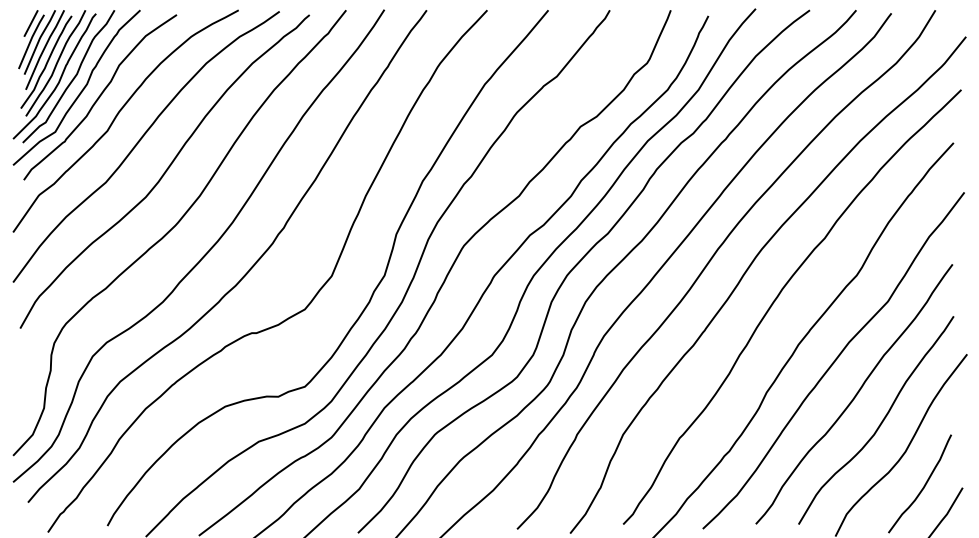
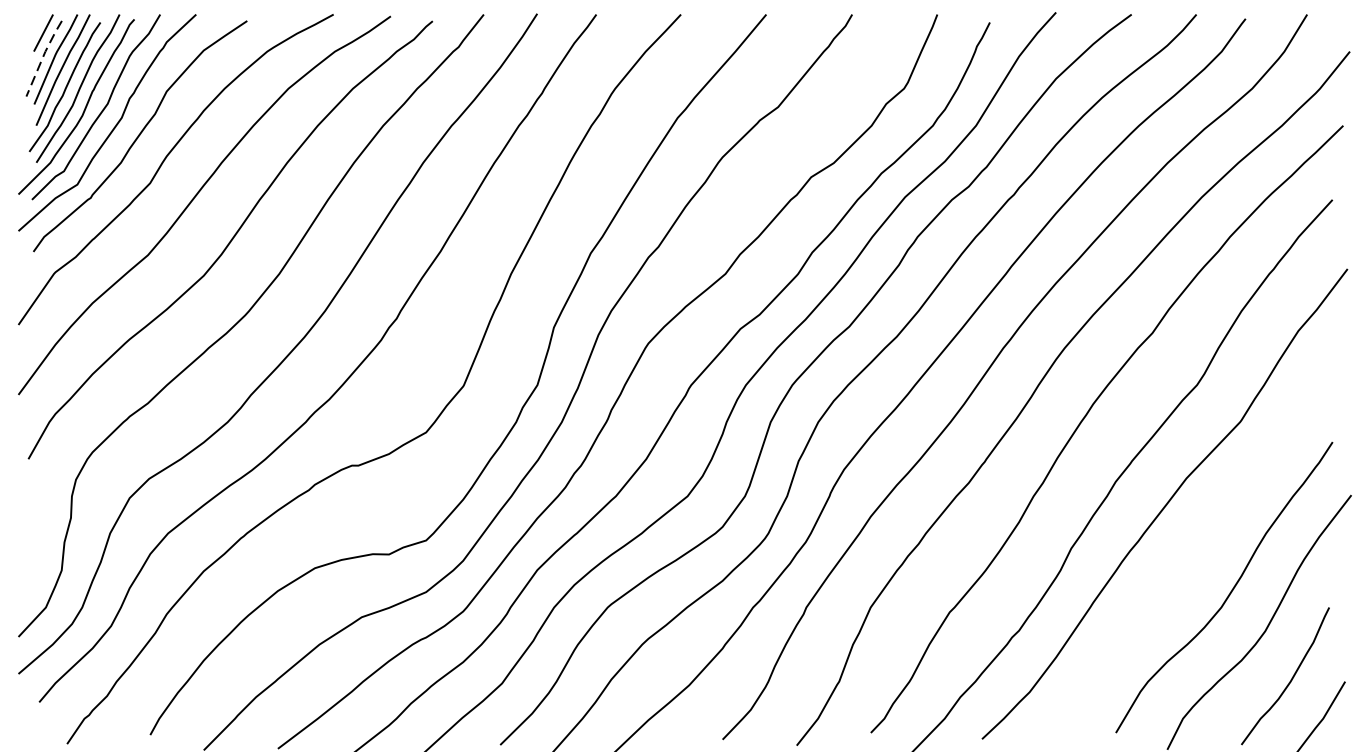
line: (30, 40) -> (42, 56), solid -> dashed
curve: (855, 394) -> (1195, 551), removed

